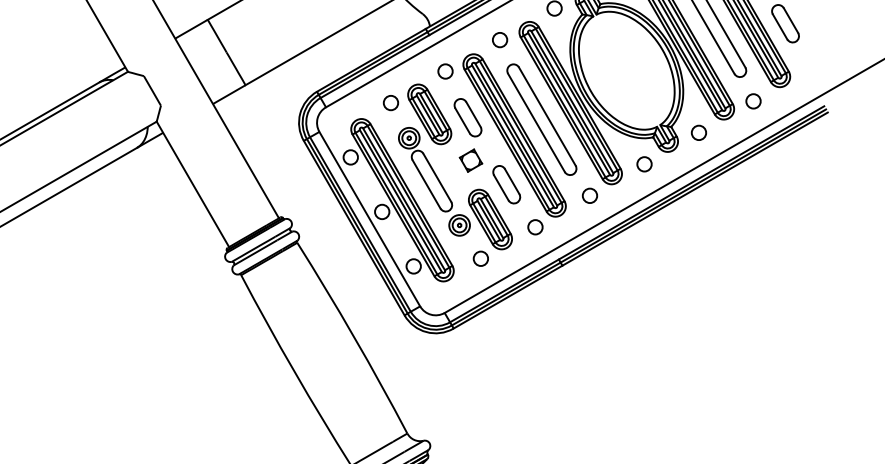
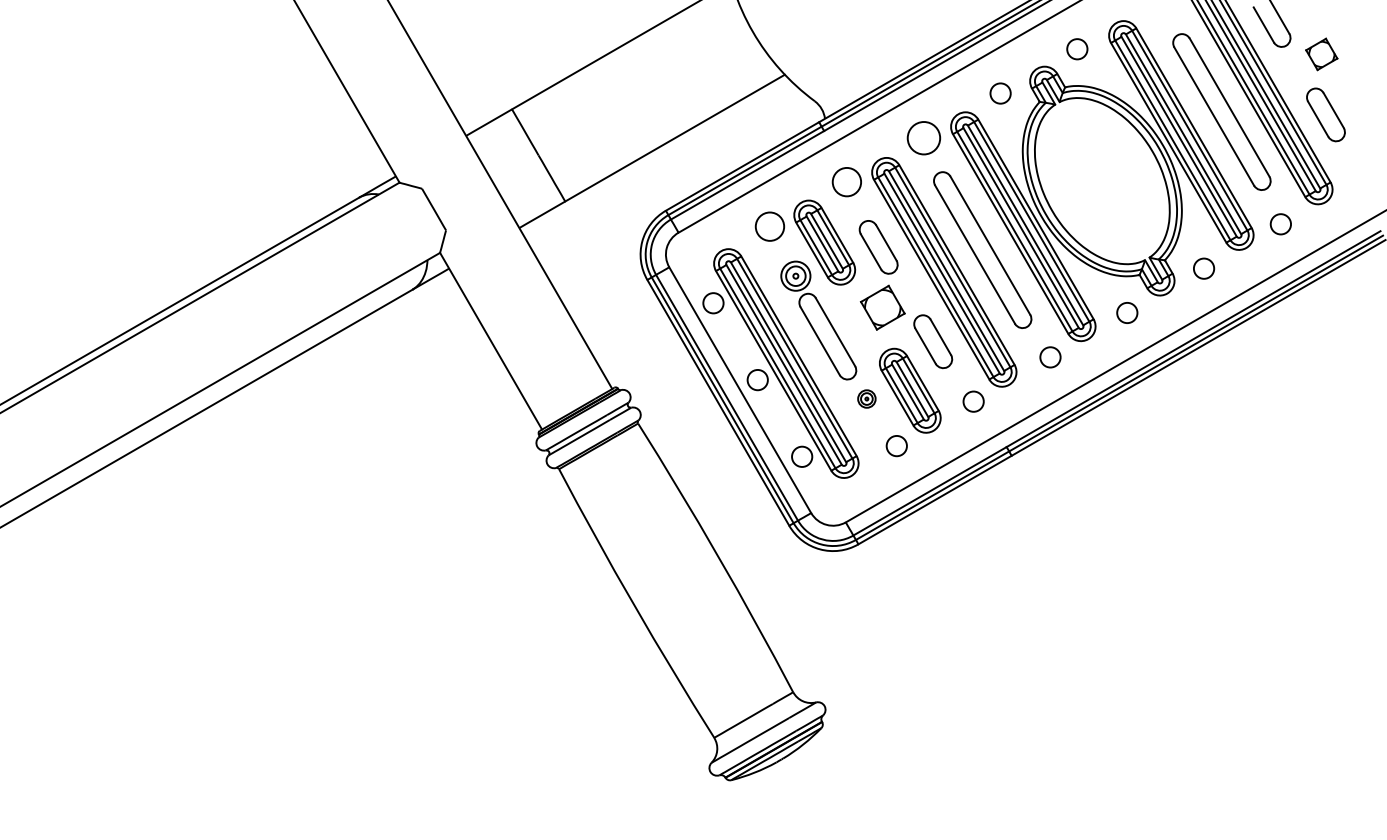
circle: (499, 39) -> (923, 137), size x1.6
circle: (445, 71) -> (846, 182), size x1.4
circle: (391, 102) -> (770, 226), size x1.4
part: (470, 160) -> (882, 307), size x1.4
part: (459, 225) -> (866, 398), size x0.6

